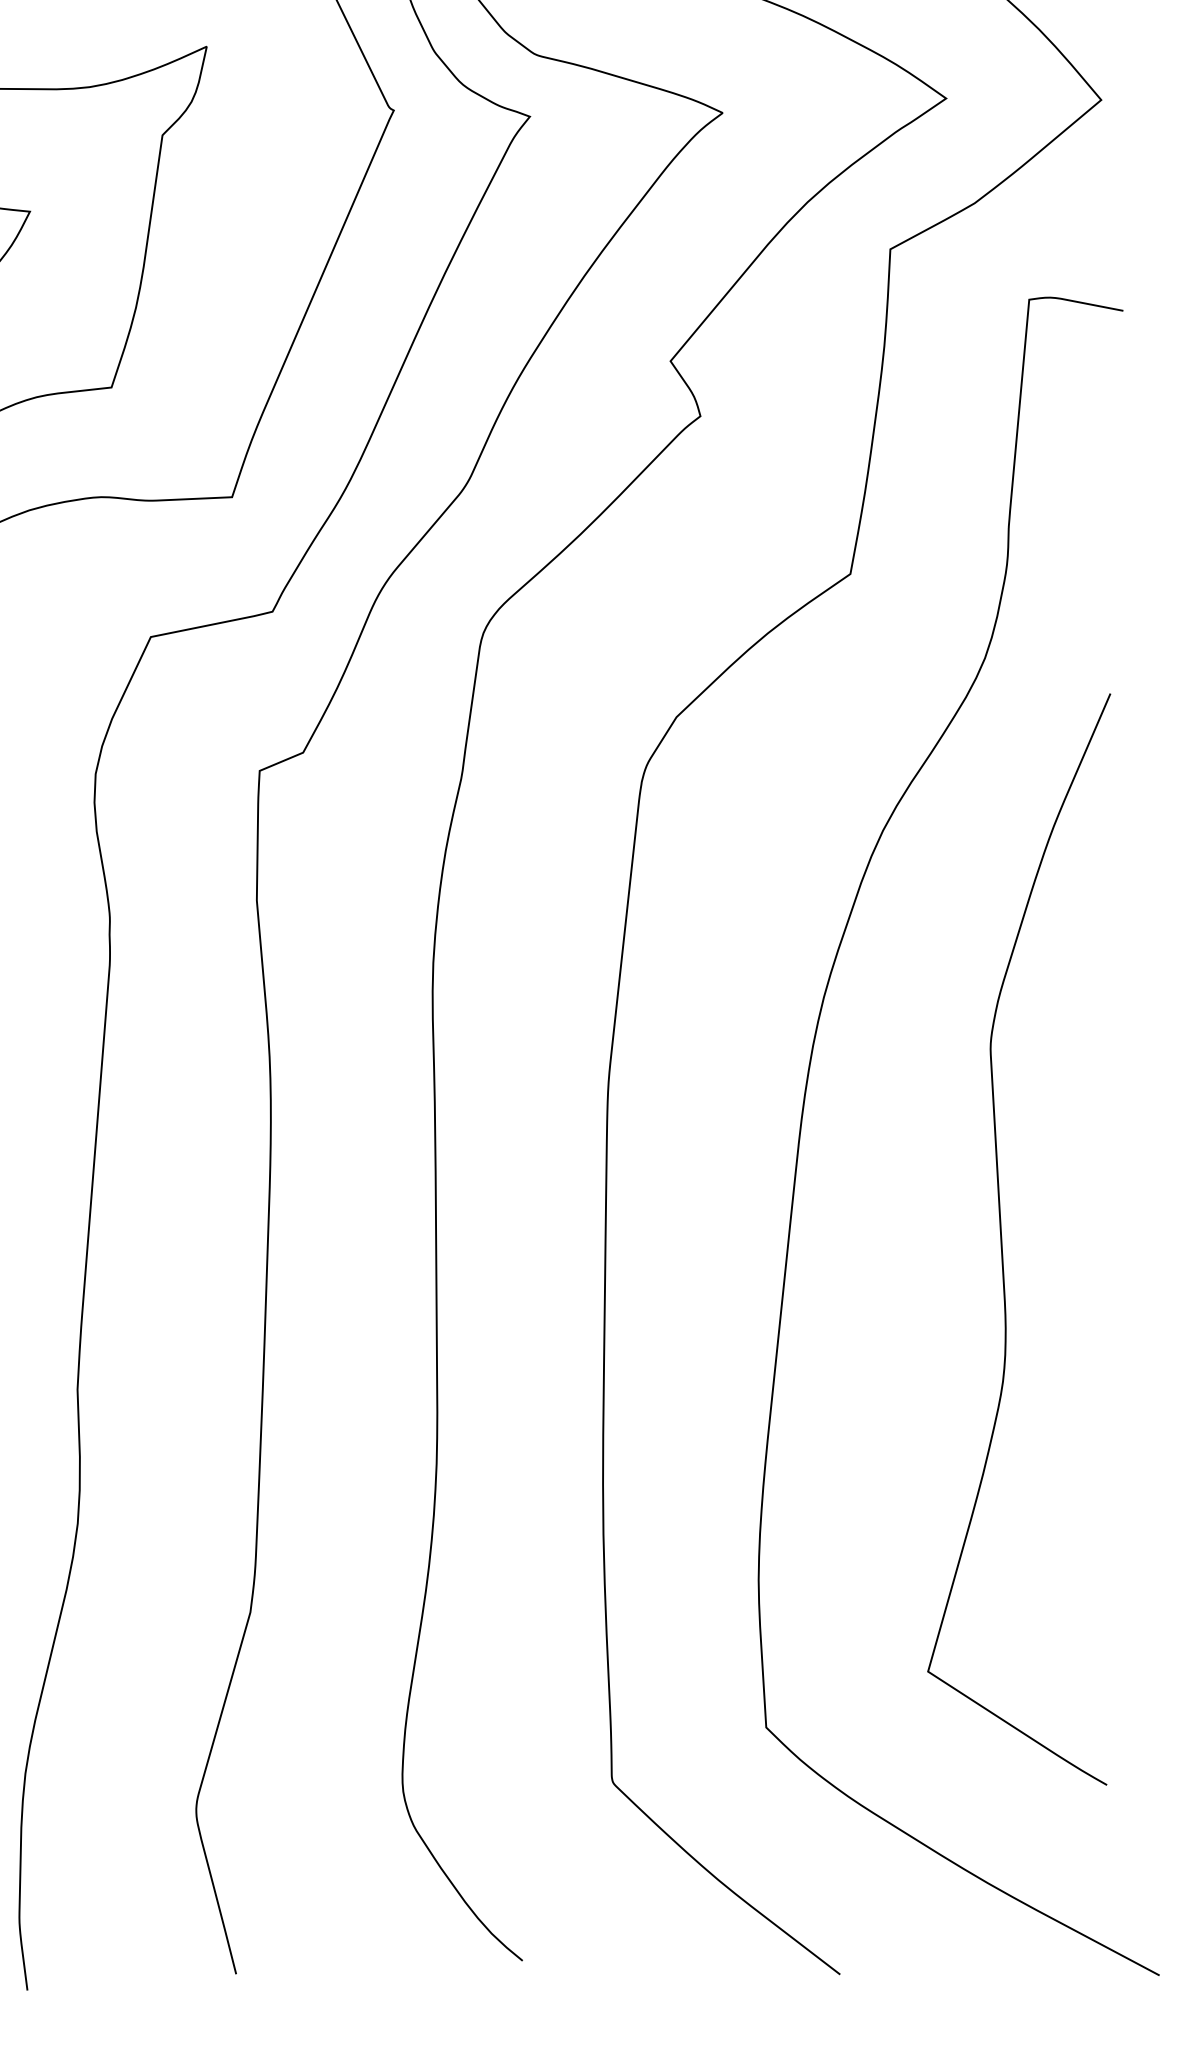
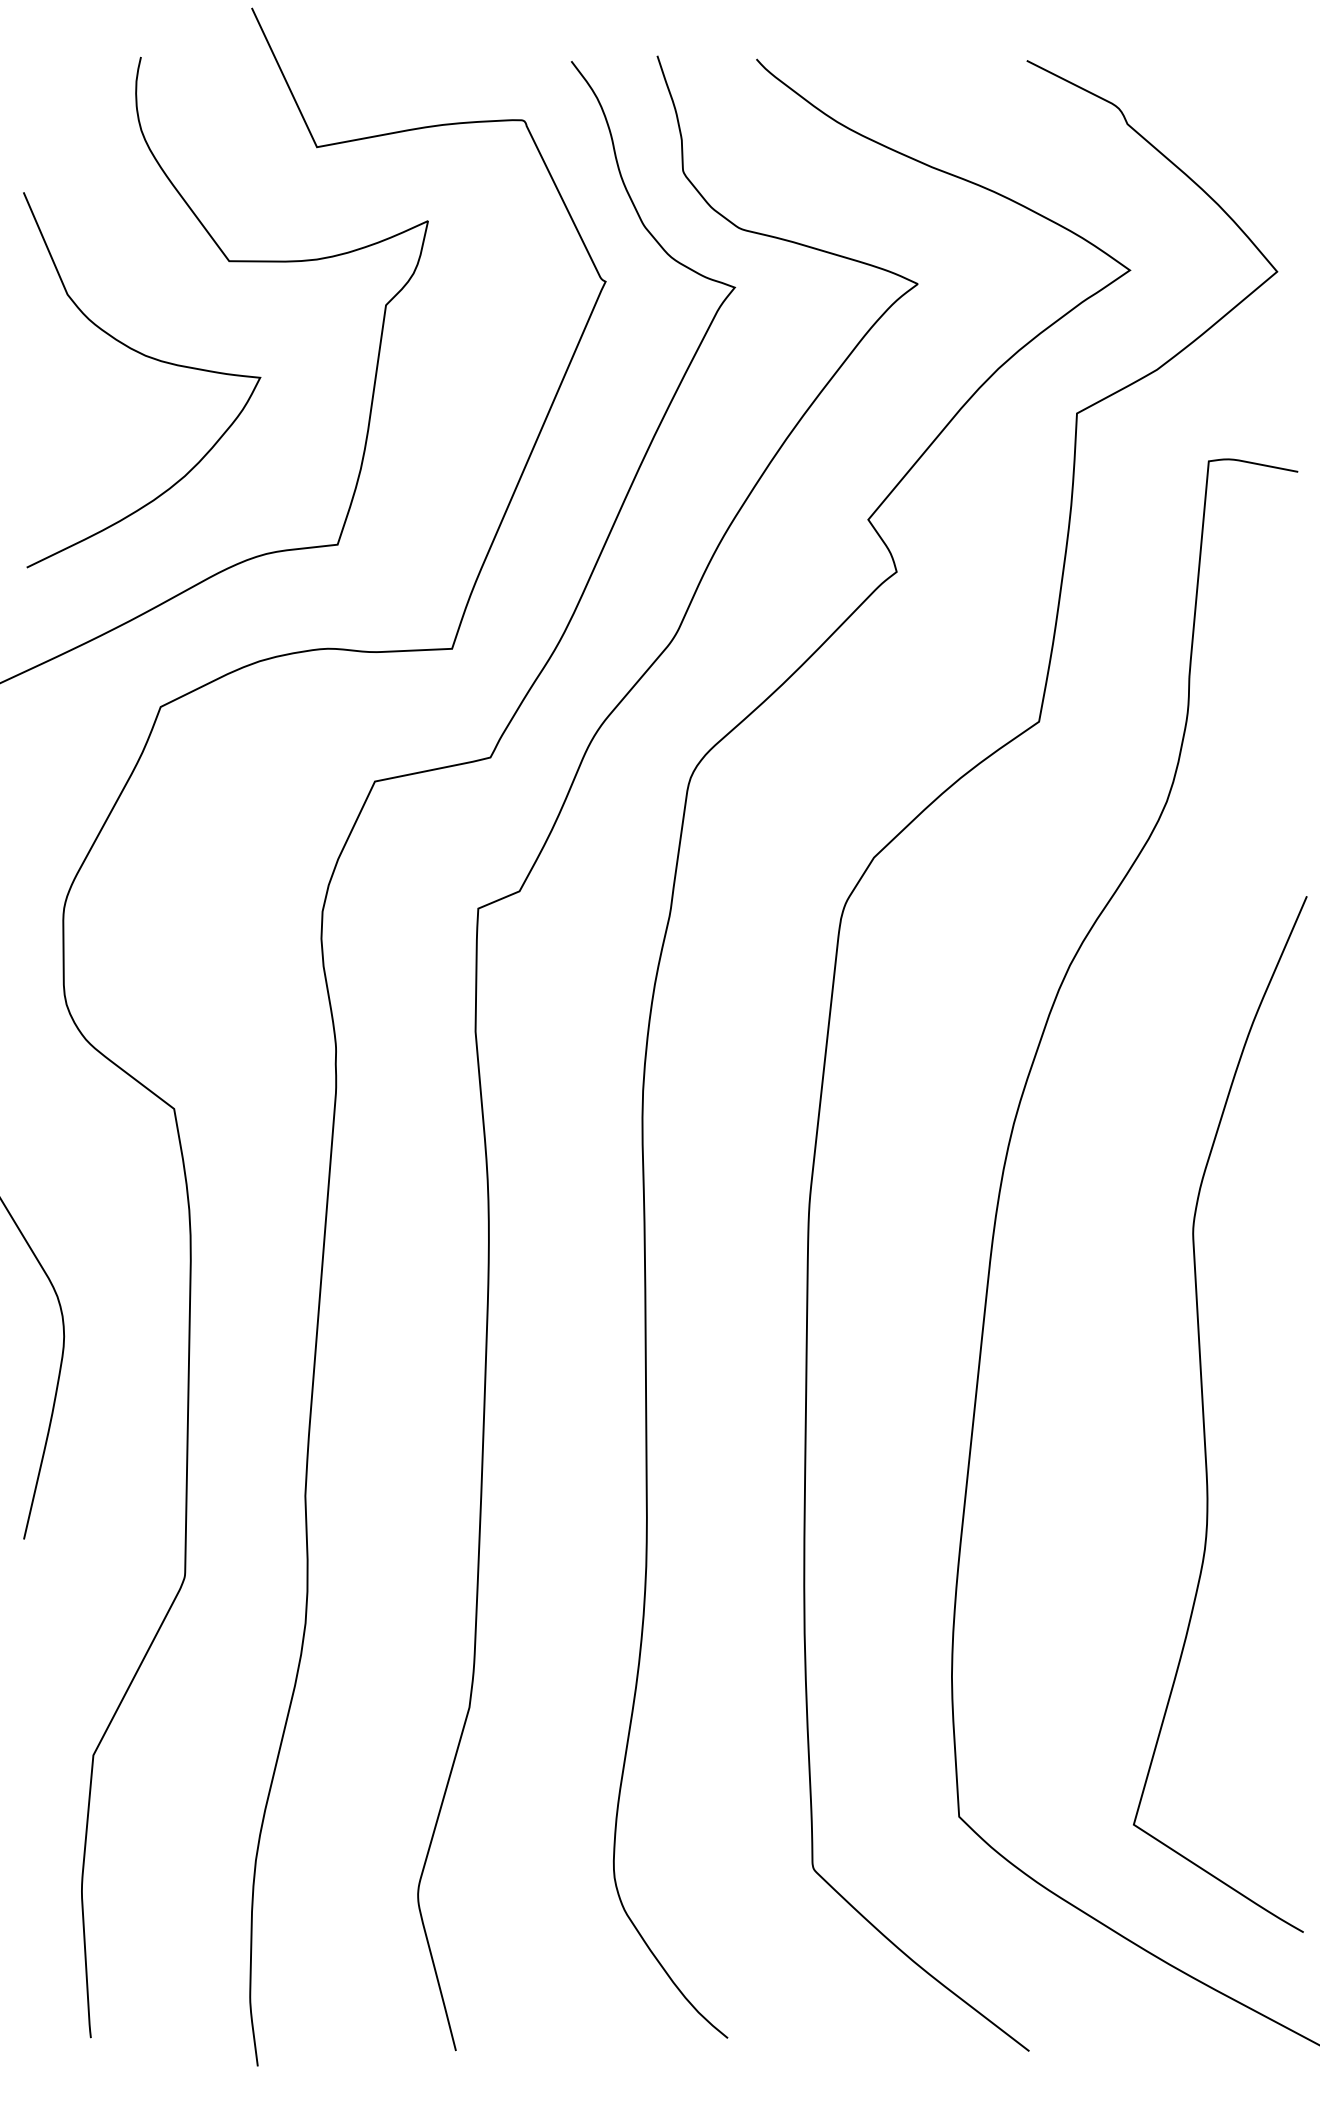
curve: (1002, 1239) -> (1204, 1414), moved

